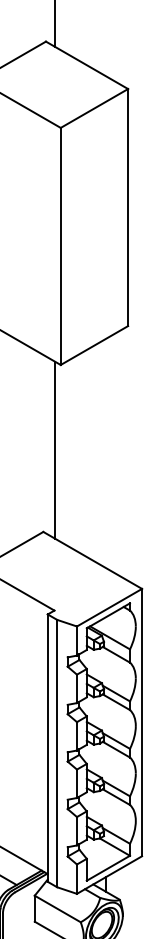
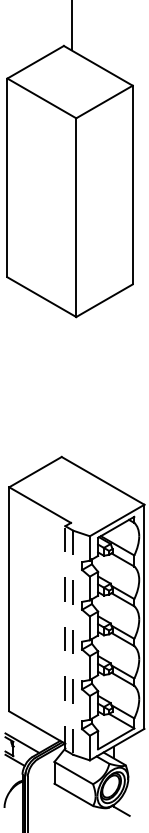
line: (55, 450) -> (71, 388), removed
line: (47, 747) -> (65, 637), solid -> dashed
line: (57, 754) -> (73, 643), solid -> dashed

